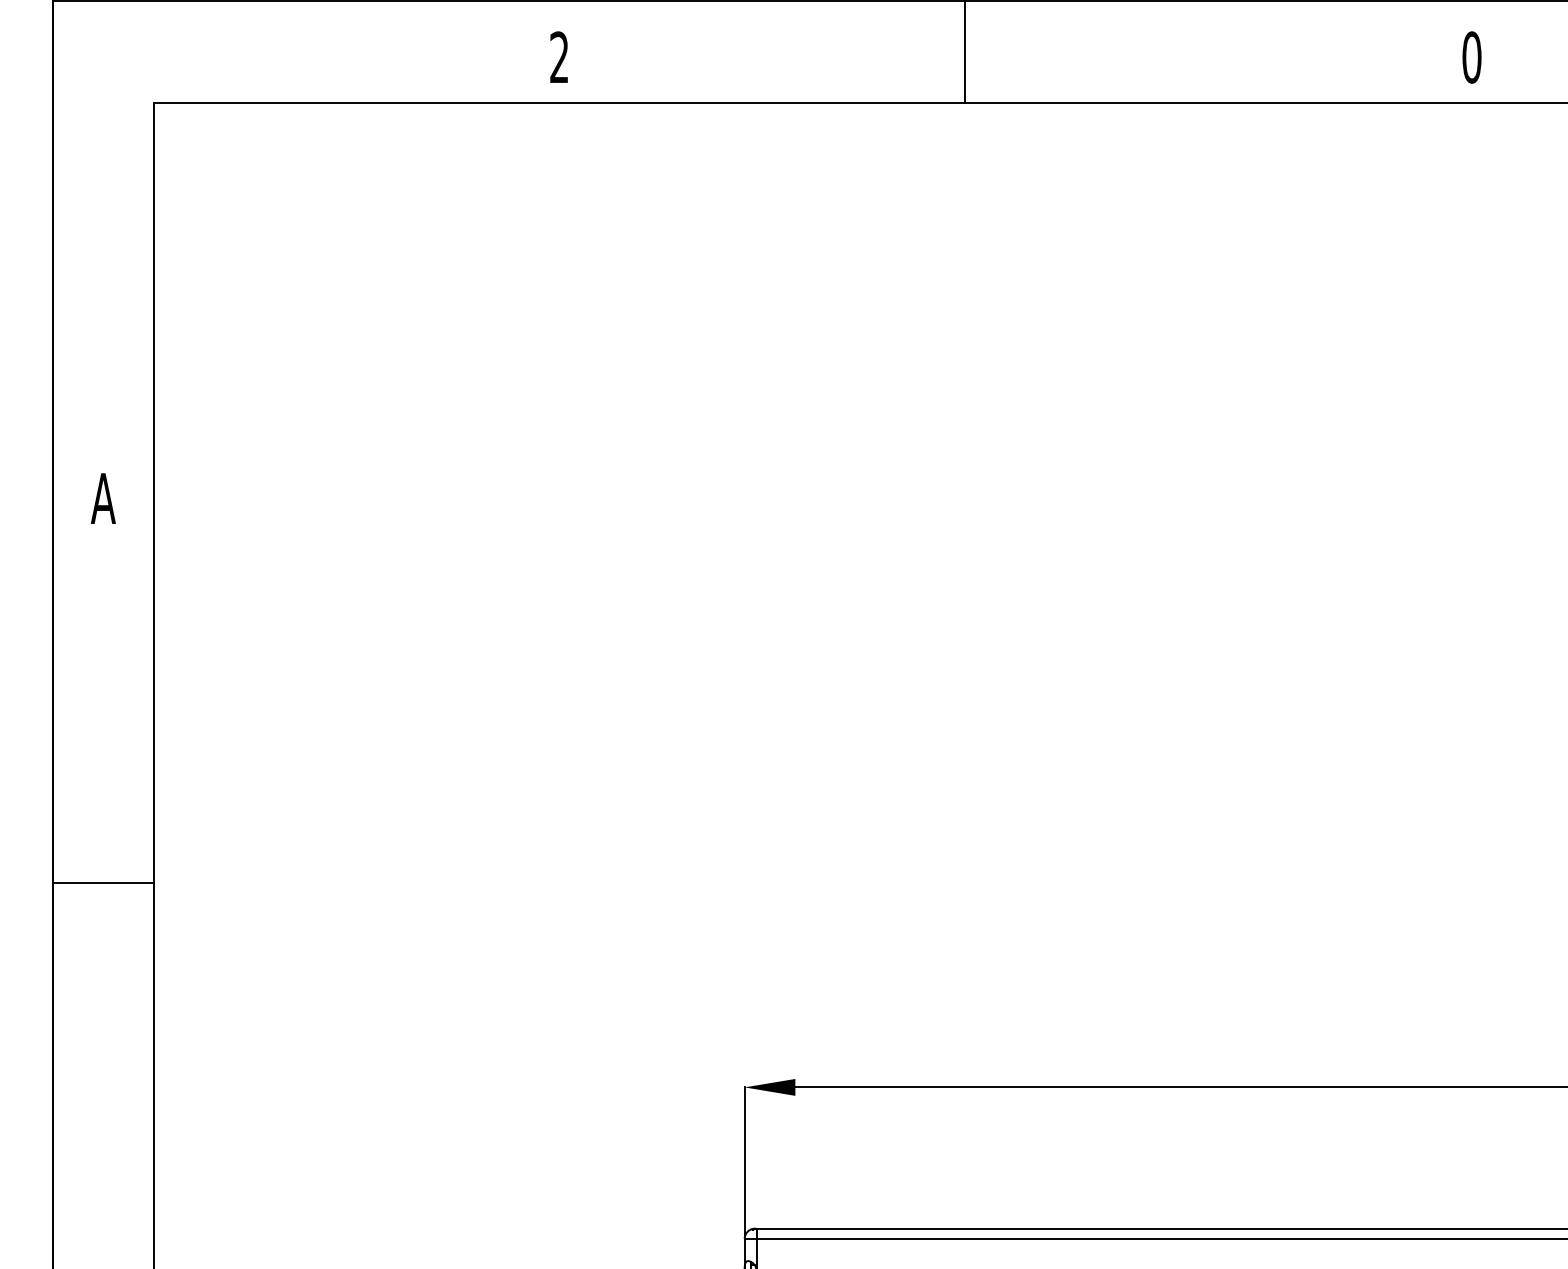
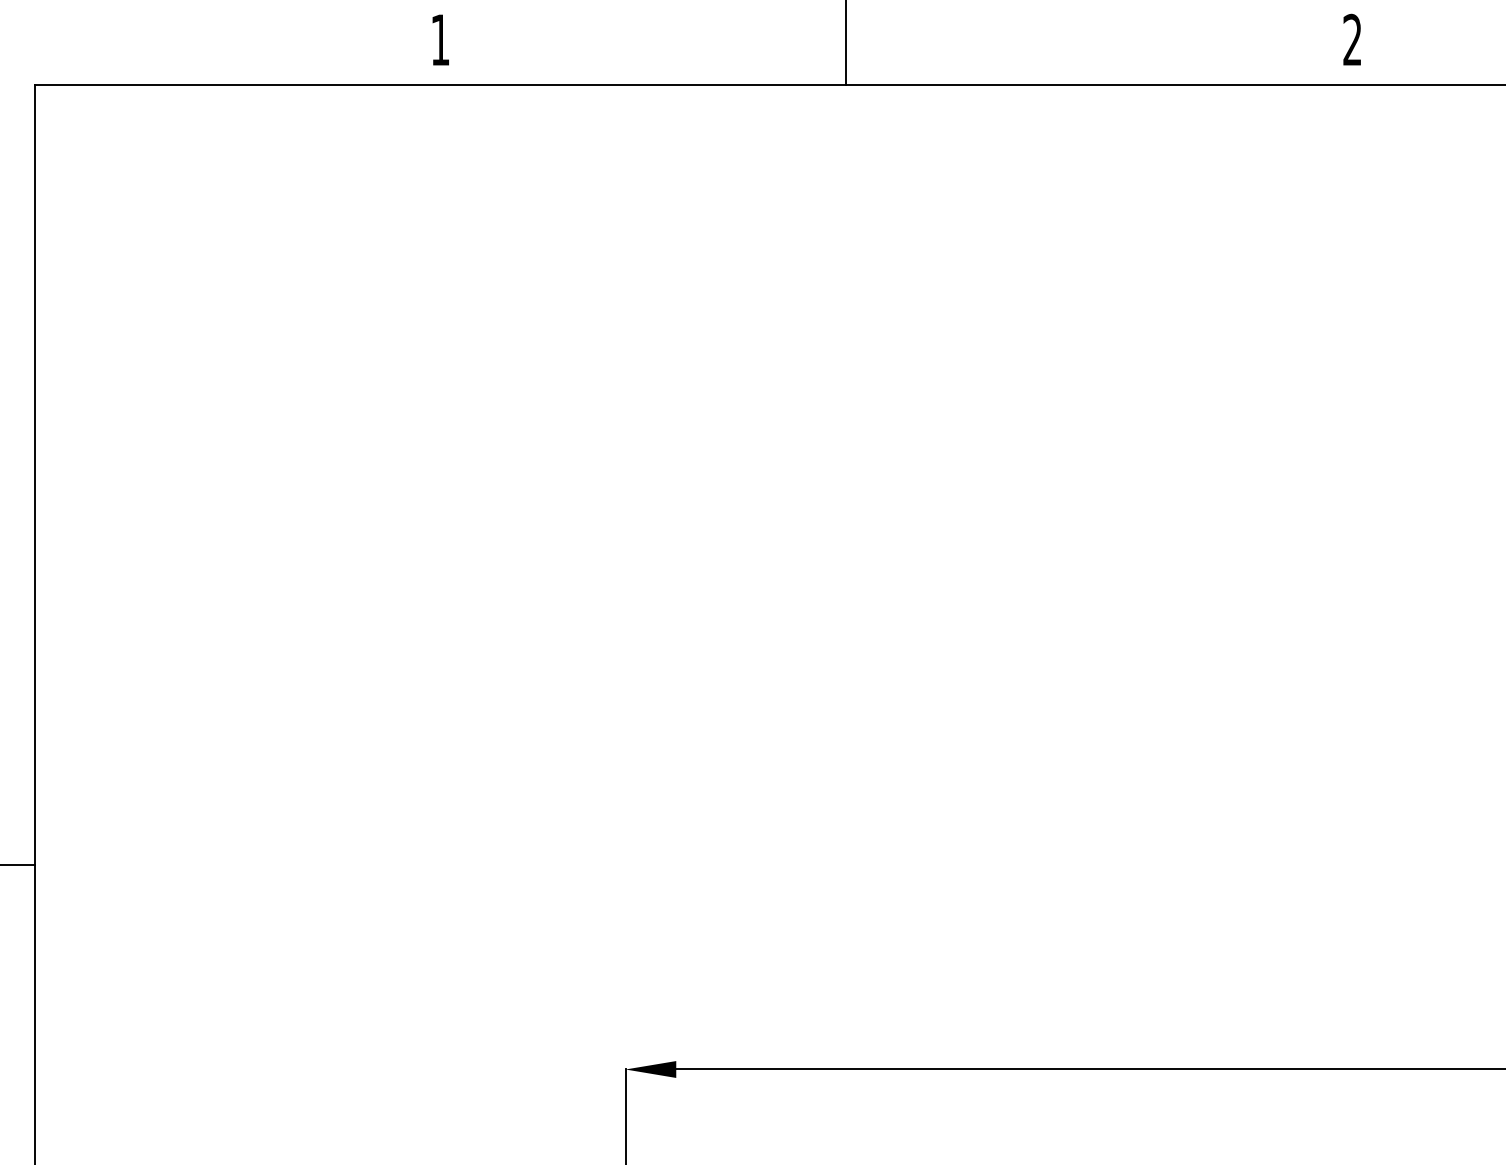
text: (559, 56) -> (440, 39), 2 -> 1
text: (1471, 57) -> (1352, 40), 0 -> 2

